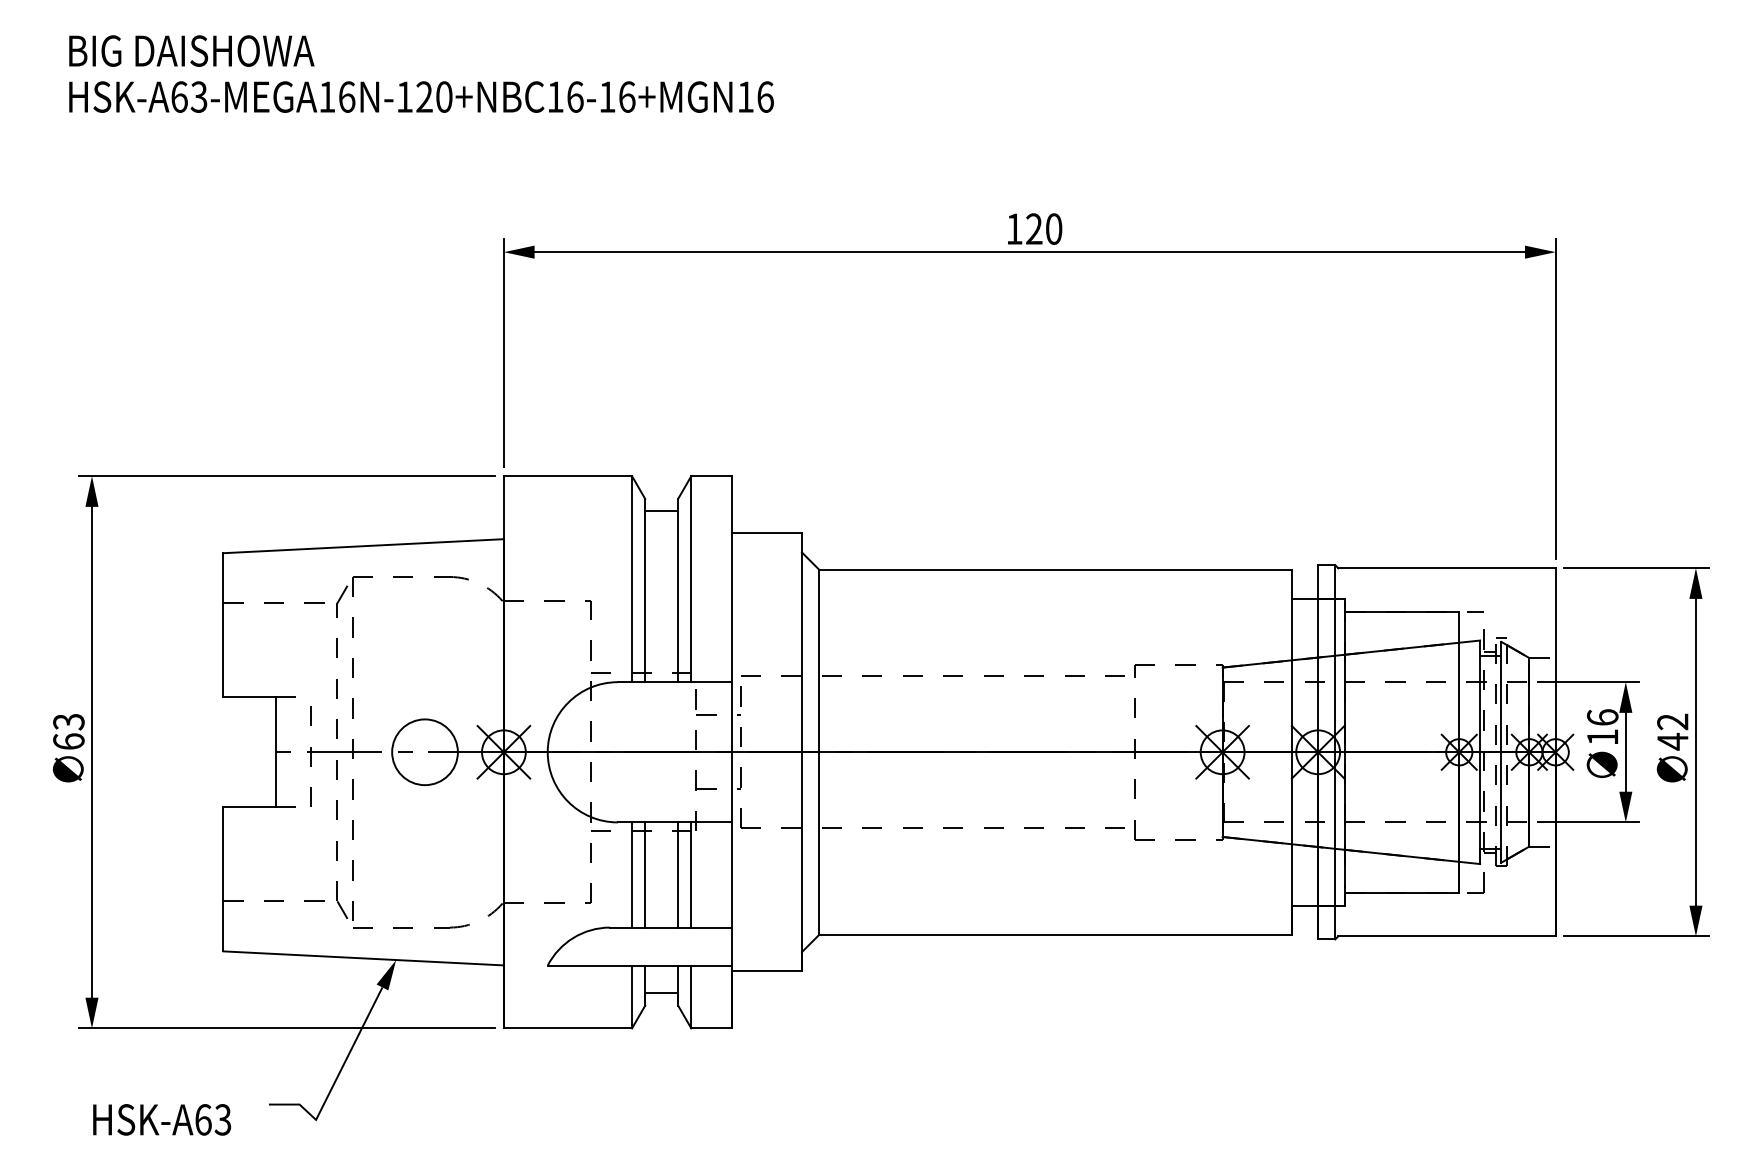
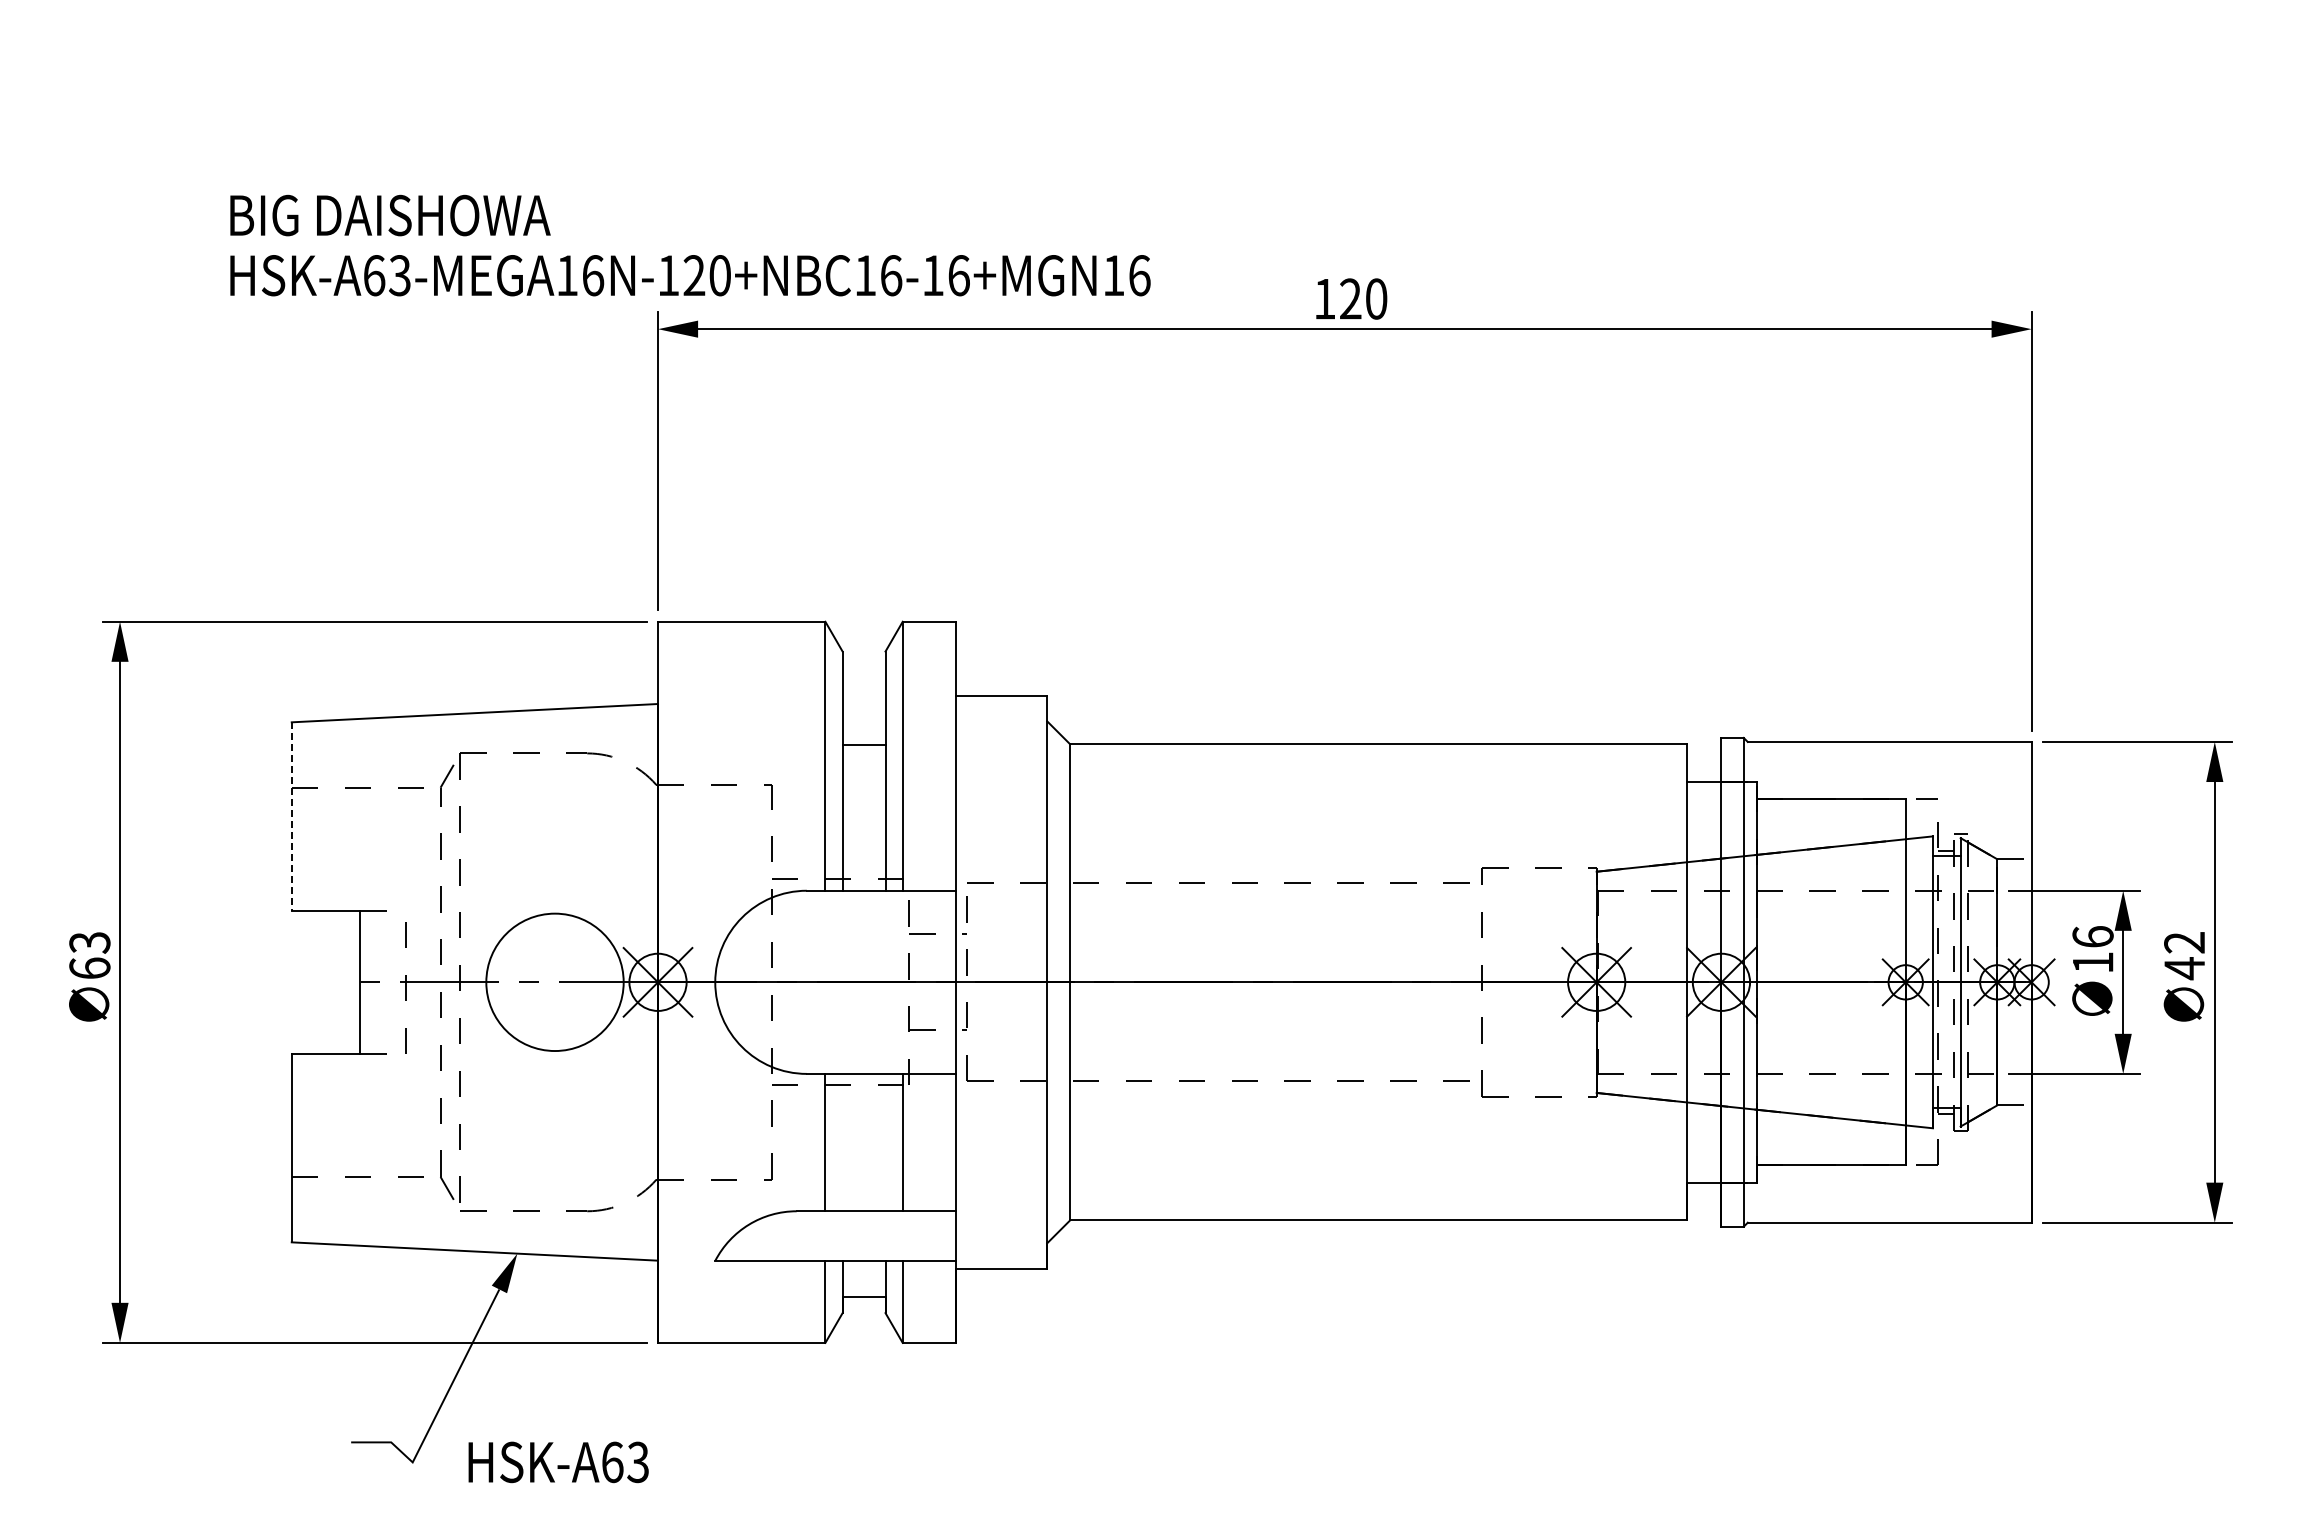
text: (421, 74) -> (690, 245), moved
line: (661, 511) -> (863, 744), moved
line: (223, 625) -> (291, 816), solid -> dashed
circle: (424, 752) -> (554, 982), size x1.6
line: (645, 874) -> (842, 1142), removed
line: (678, 874) -> (885, 1142), removed
text: (162, 1119) -> (558, 1462), moved

